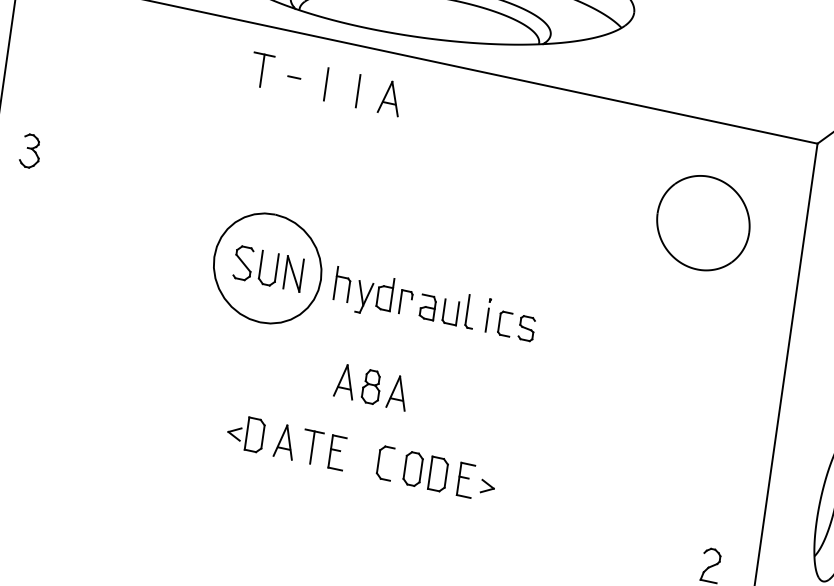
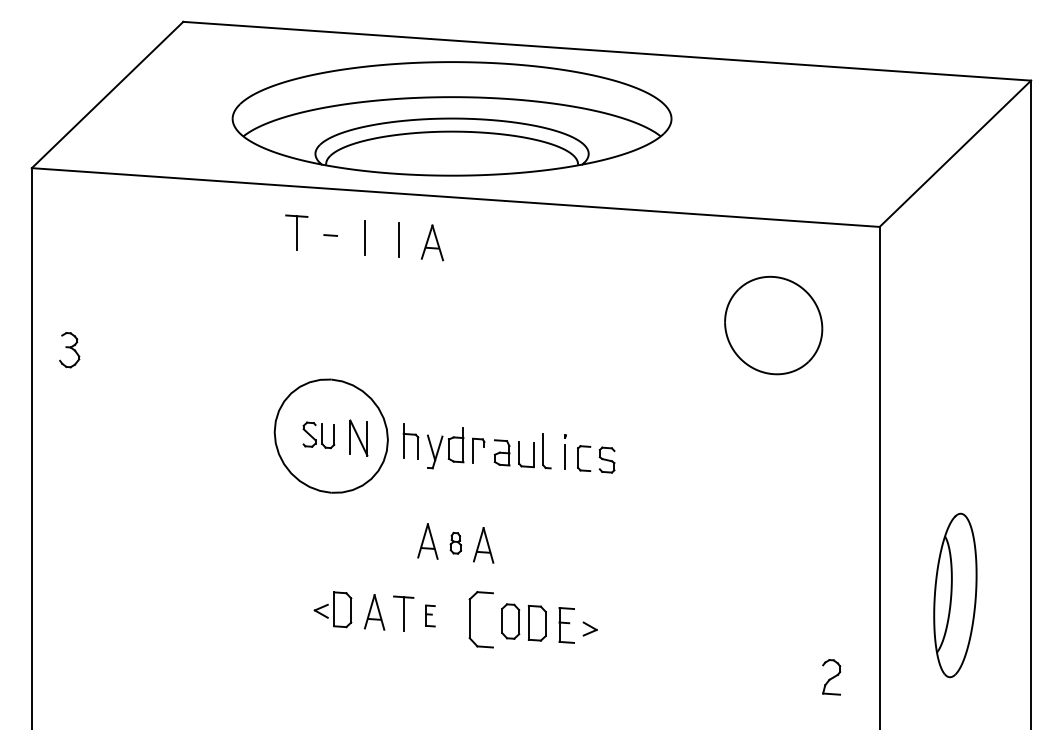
part: (255, 266) -> (318, 435), size x0.7
part: (371, 387) -> (455, 543), size x0.6
part: (337, 452) -> (430, 615), size x0.6
part: (384, 463) -> (480, 619), size x1.6

